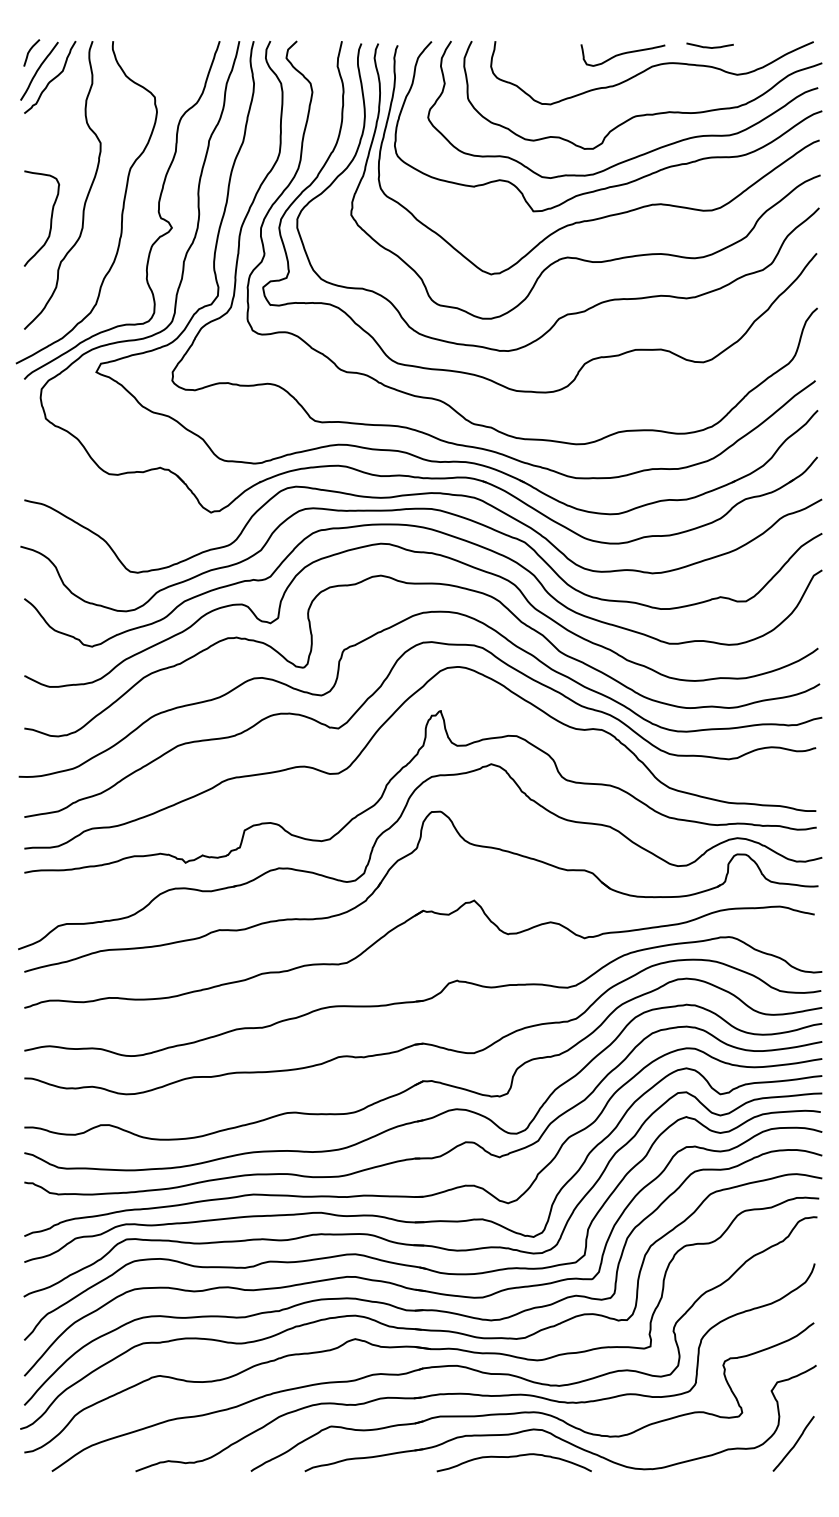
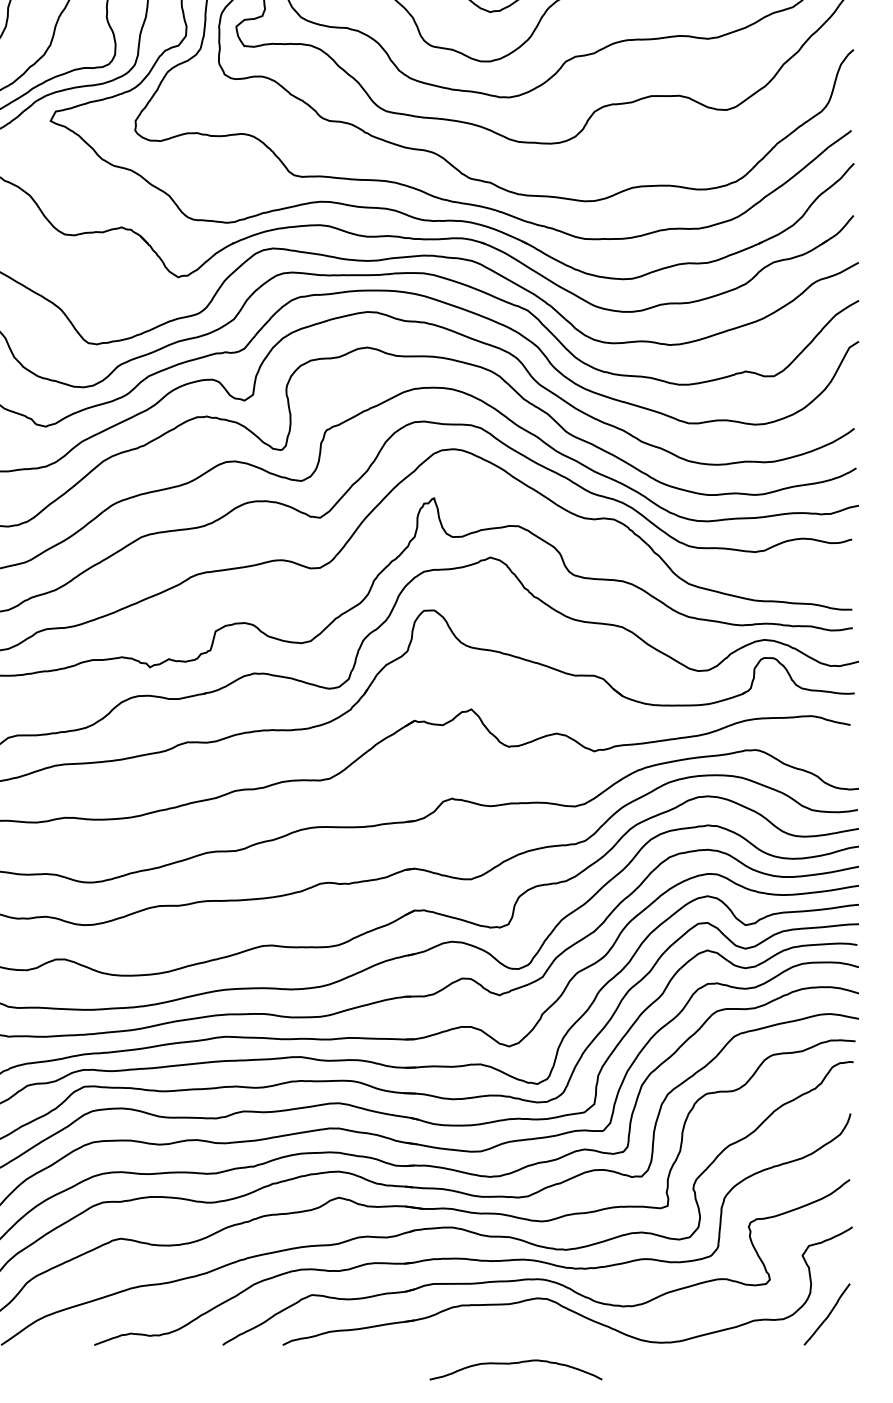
curve: (513, 1457) -> (515, 1364), moved

